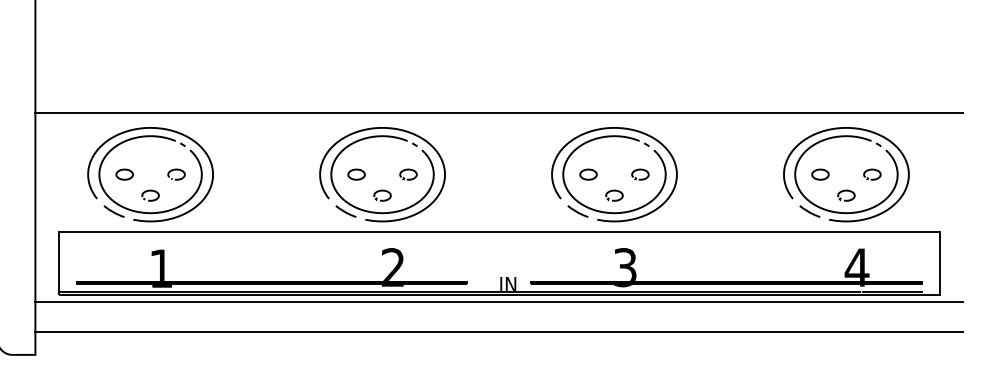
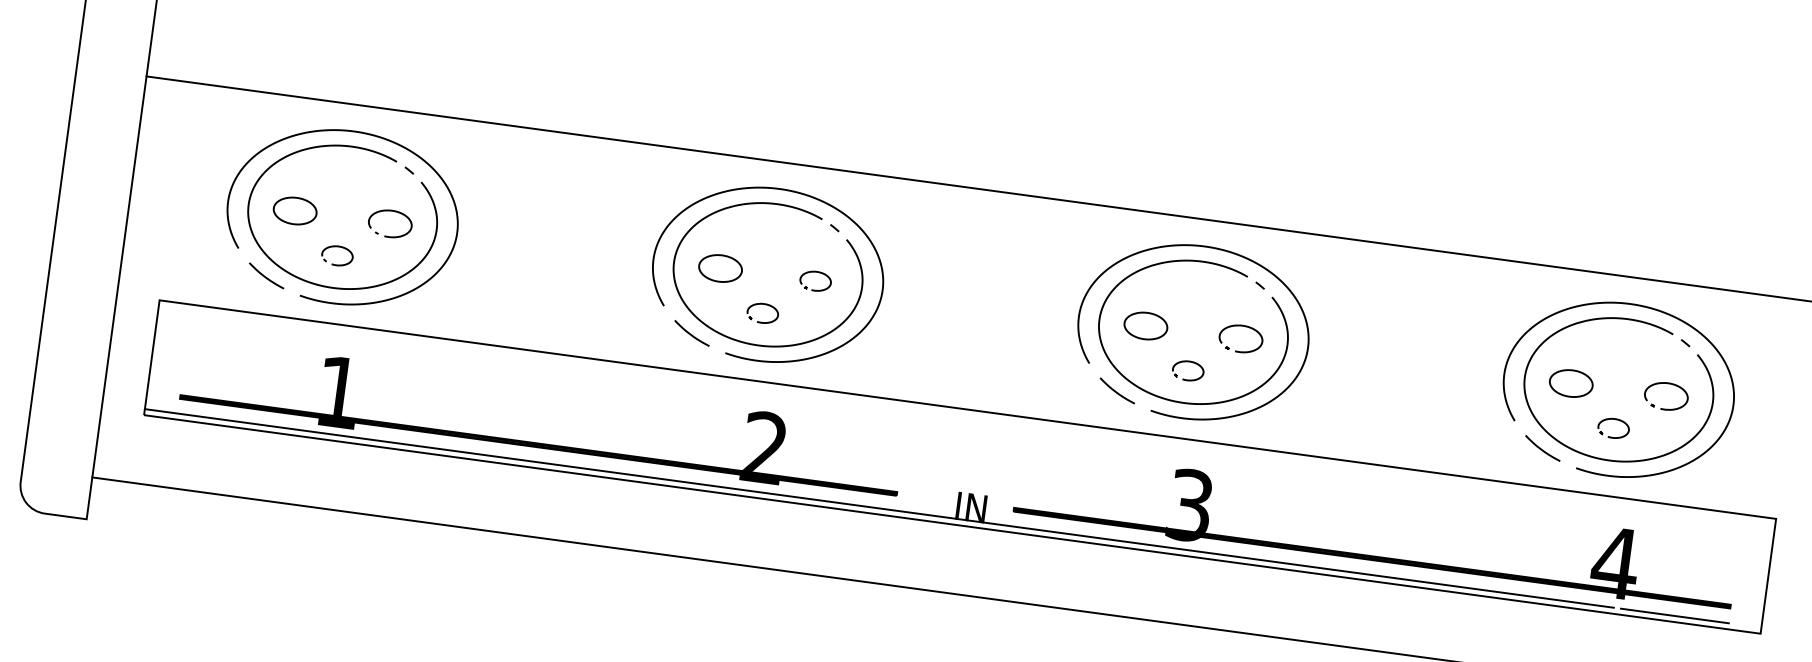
part: (124, 174) -> (294, 210), size x1.4
part: (176, 174) -> (390, 223), size x1.4
part: (356, 174) -> (720, 268), size x1.4
part: (588, 174) -> (1145, 325), size x1.4
part: (640, 174) -> (1241, 338), size x1.4
part: (820, 174) -> (1571, 383), size x1.4
part: (872, 174) -> (1666, 395), size x1.4
line: (499, 301) -> (951, 536), removed

